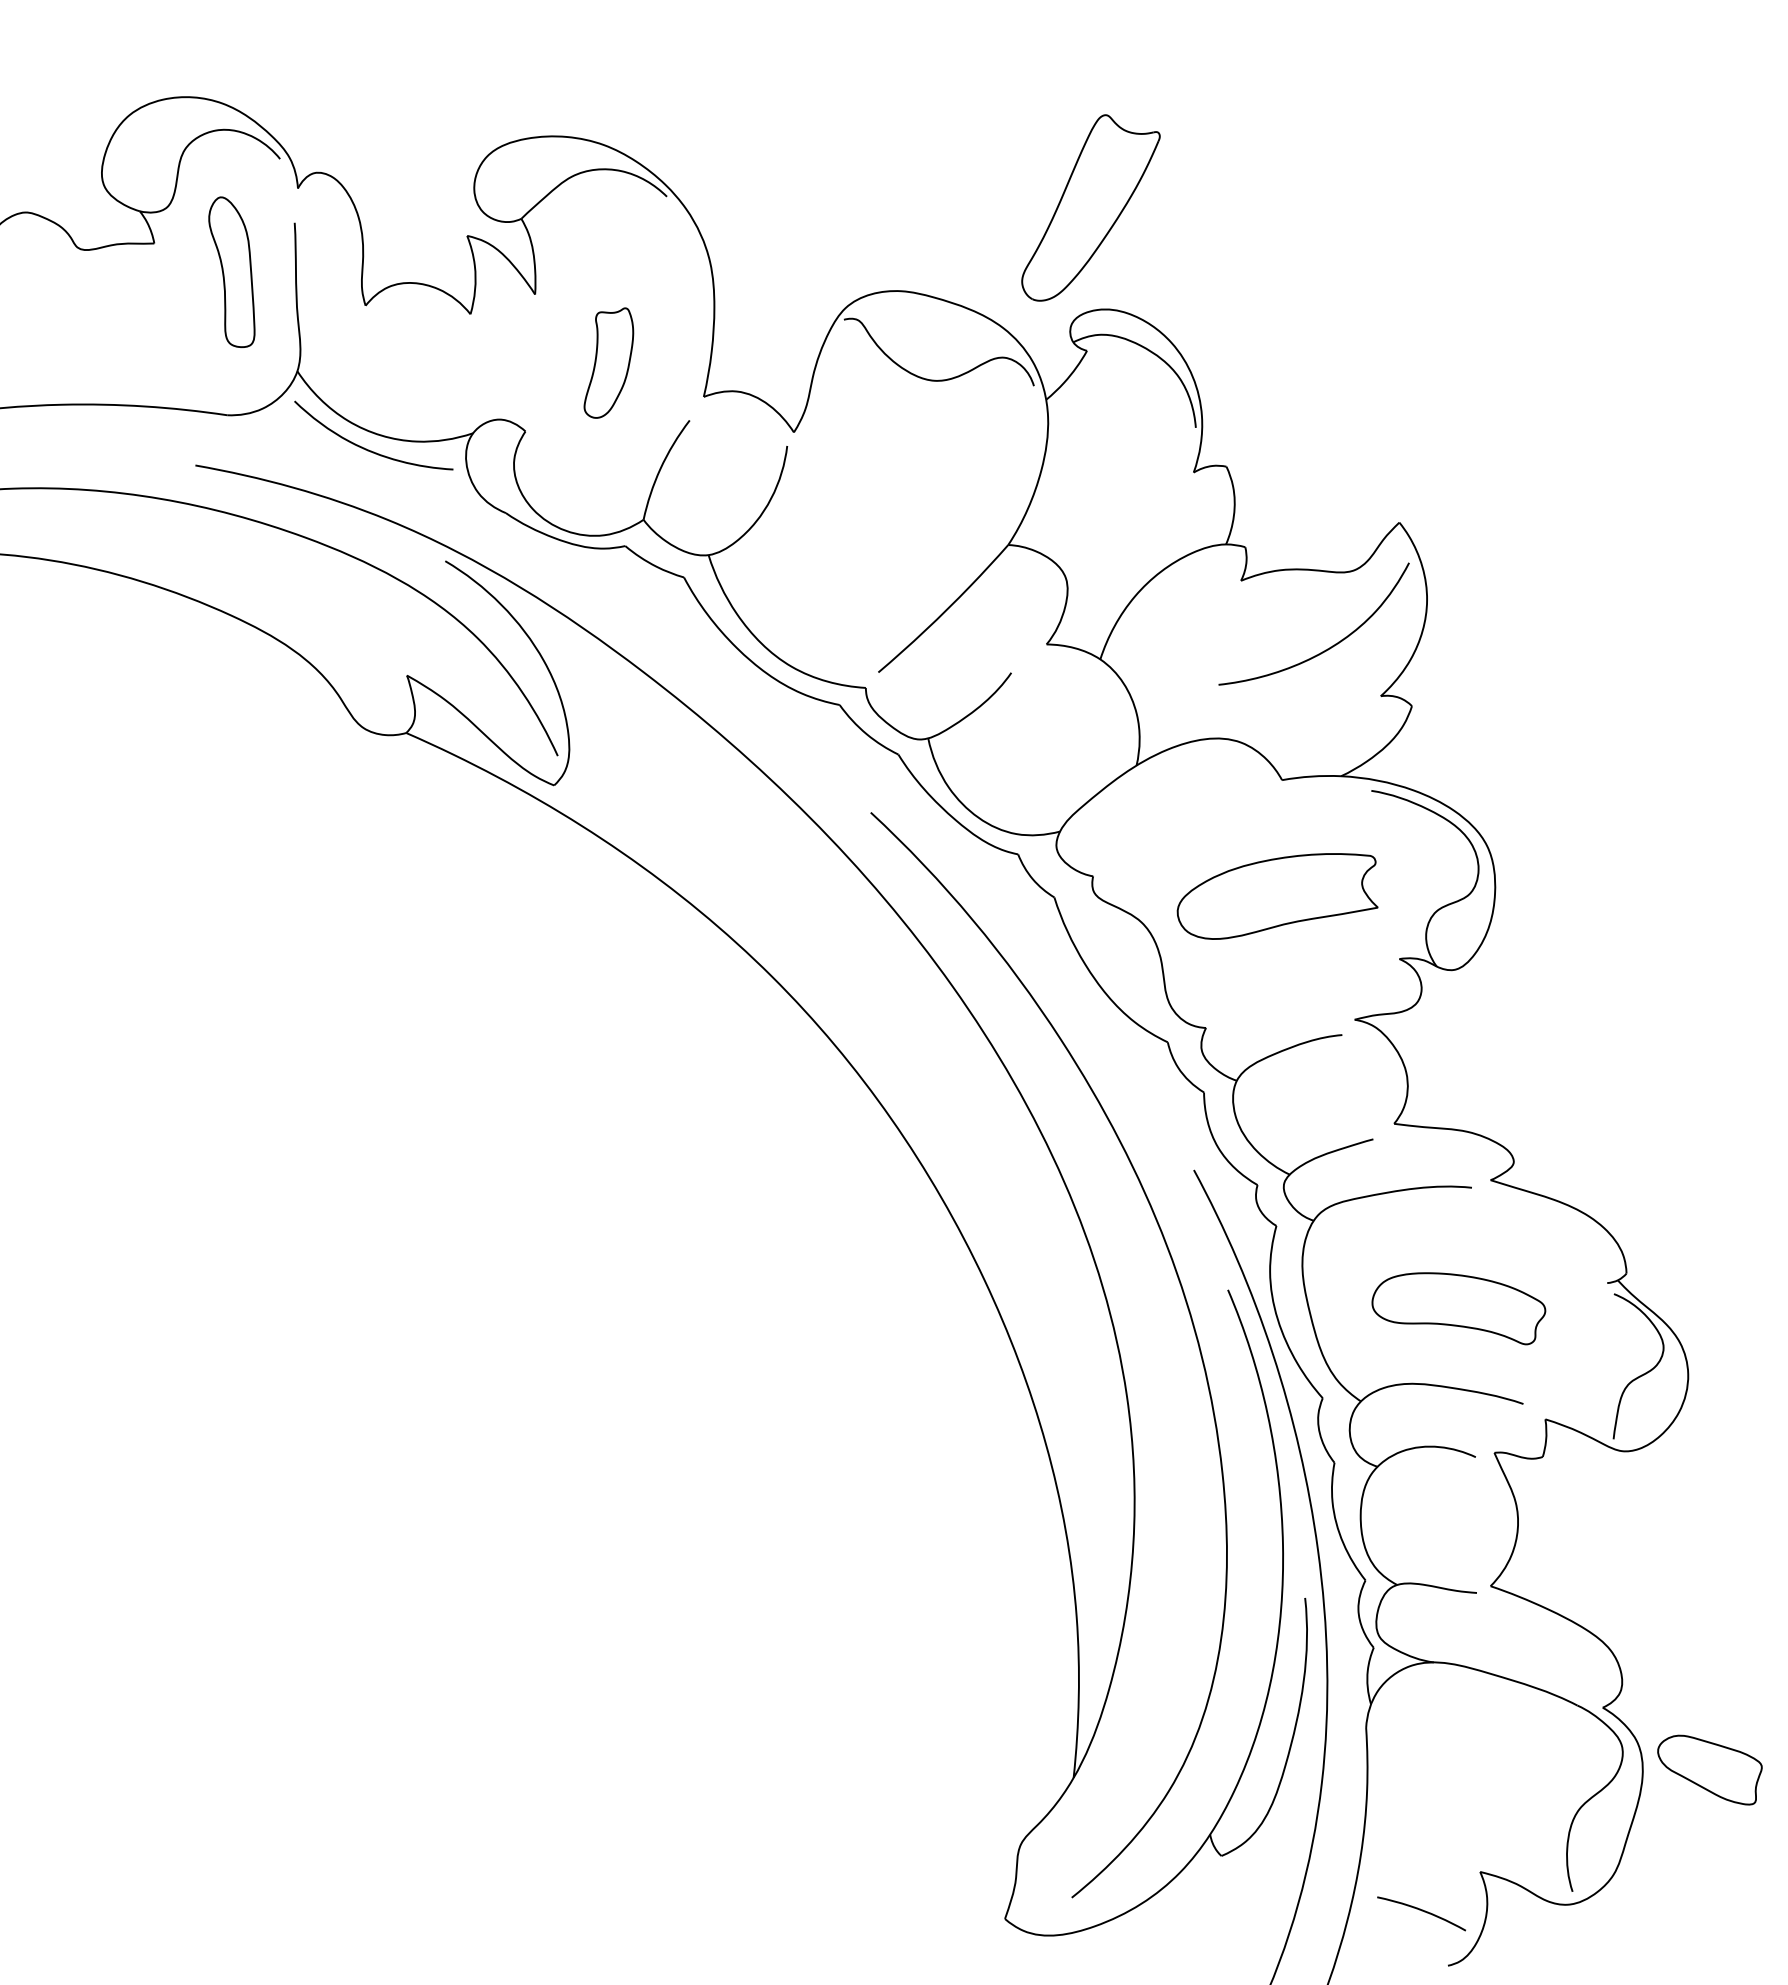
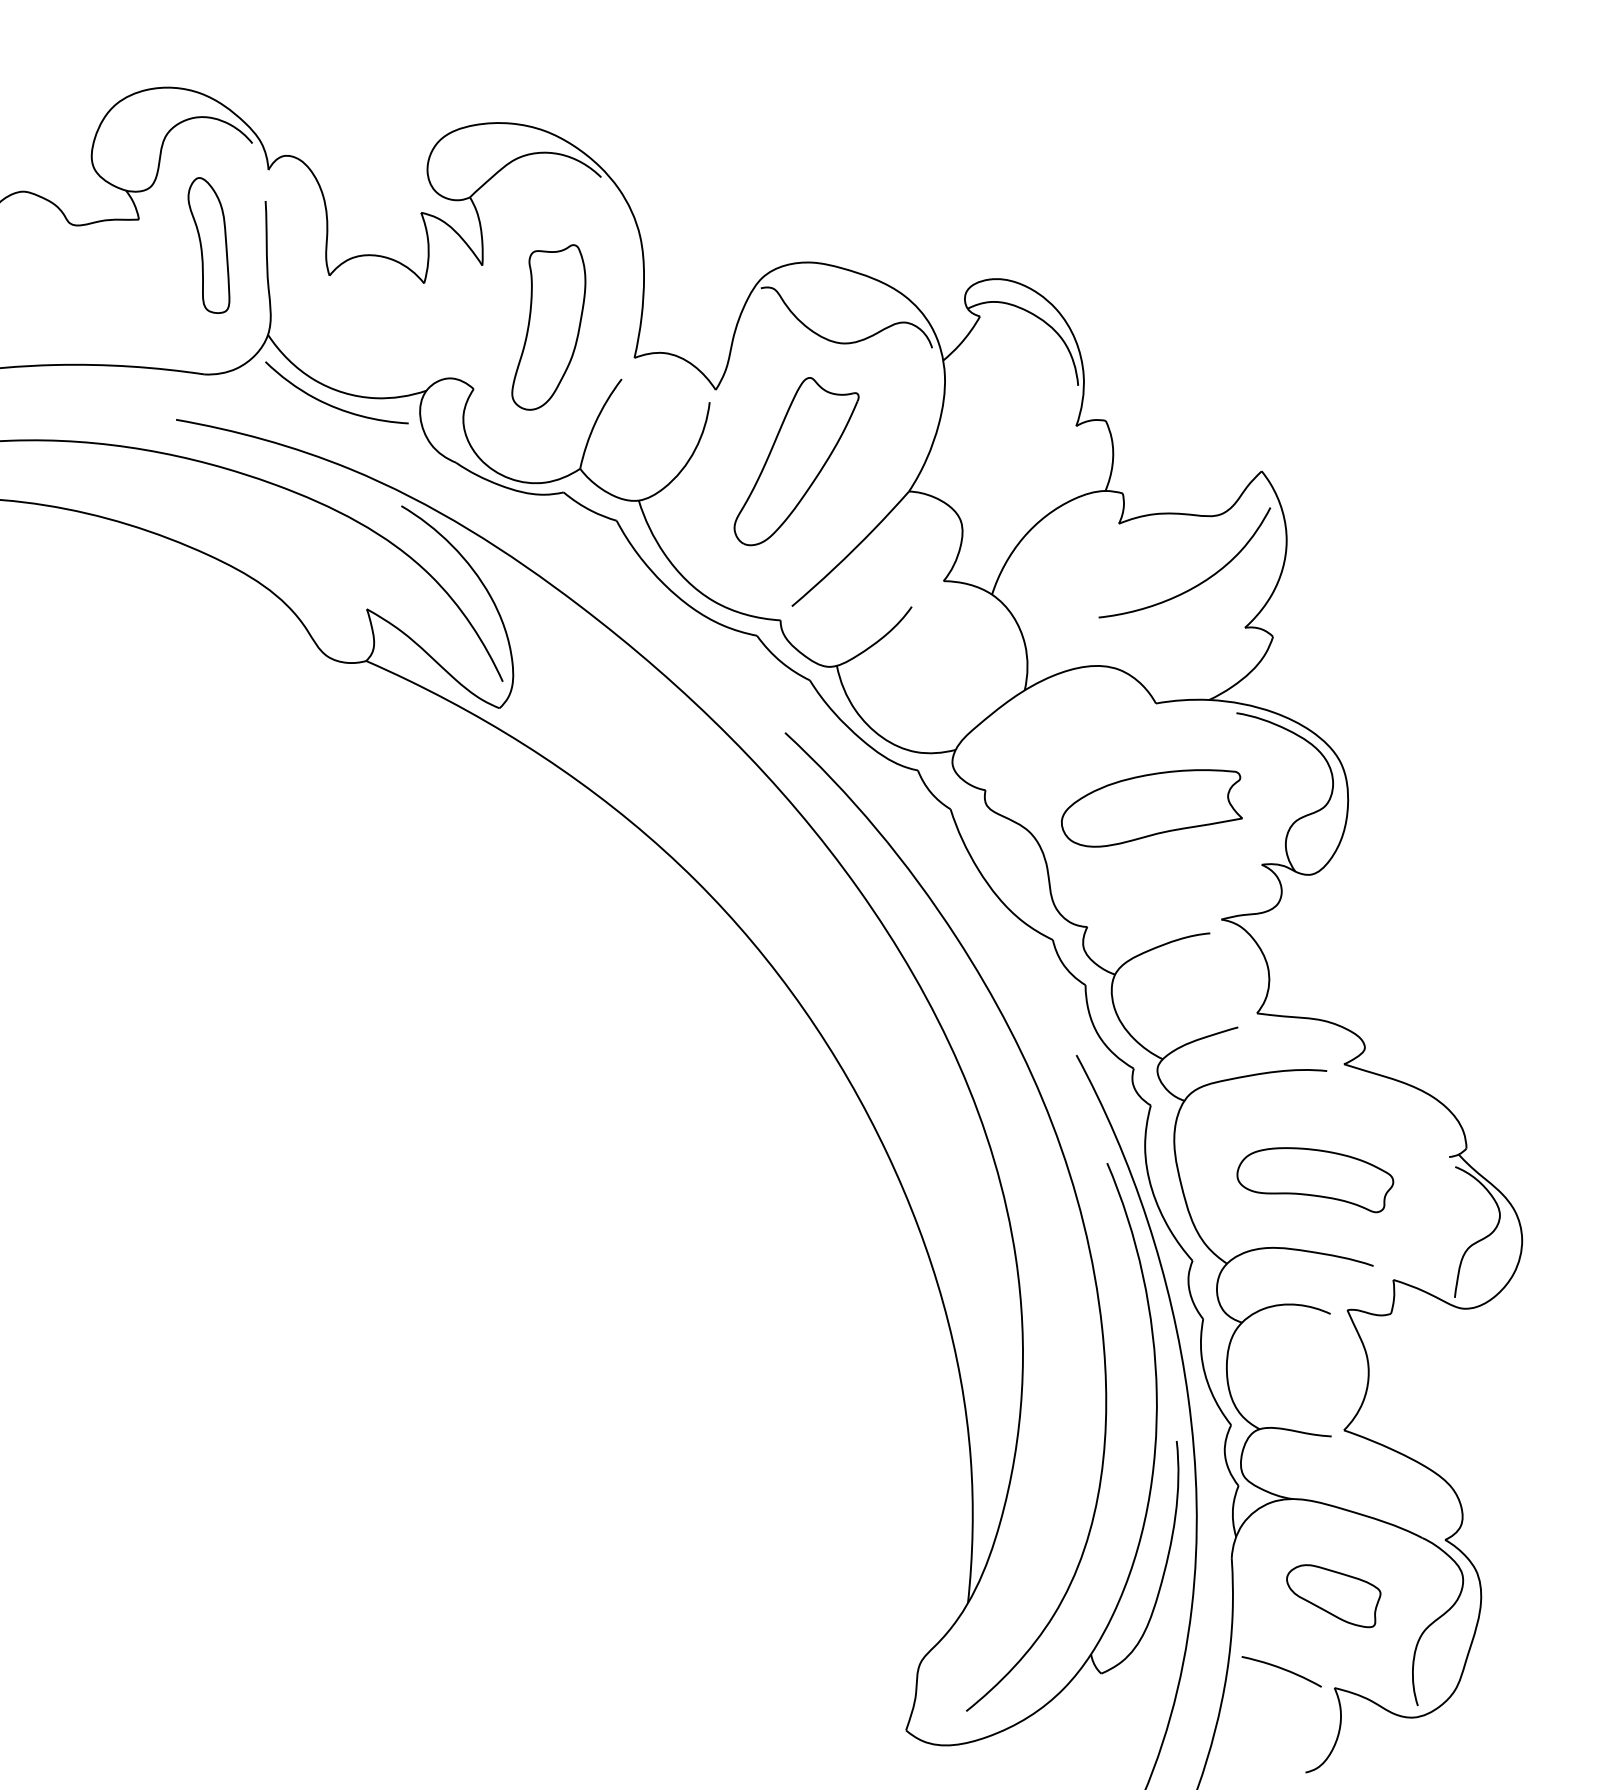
part: (1090, 207) -> (796, 461), moved
part: (608, 363) -> (548, 327), size x1.67
part: (1709, 1770) -> (1333, 1596), moved
curve: (1421, 1911) -> (1281, 1669), moved

